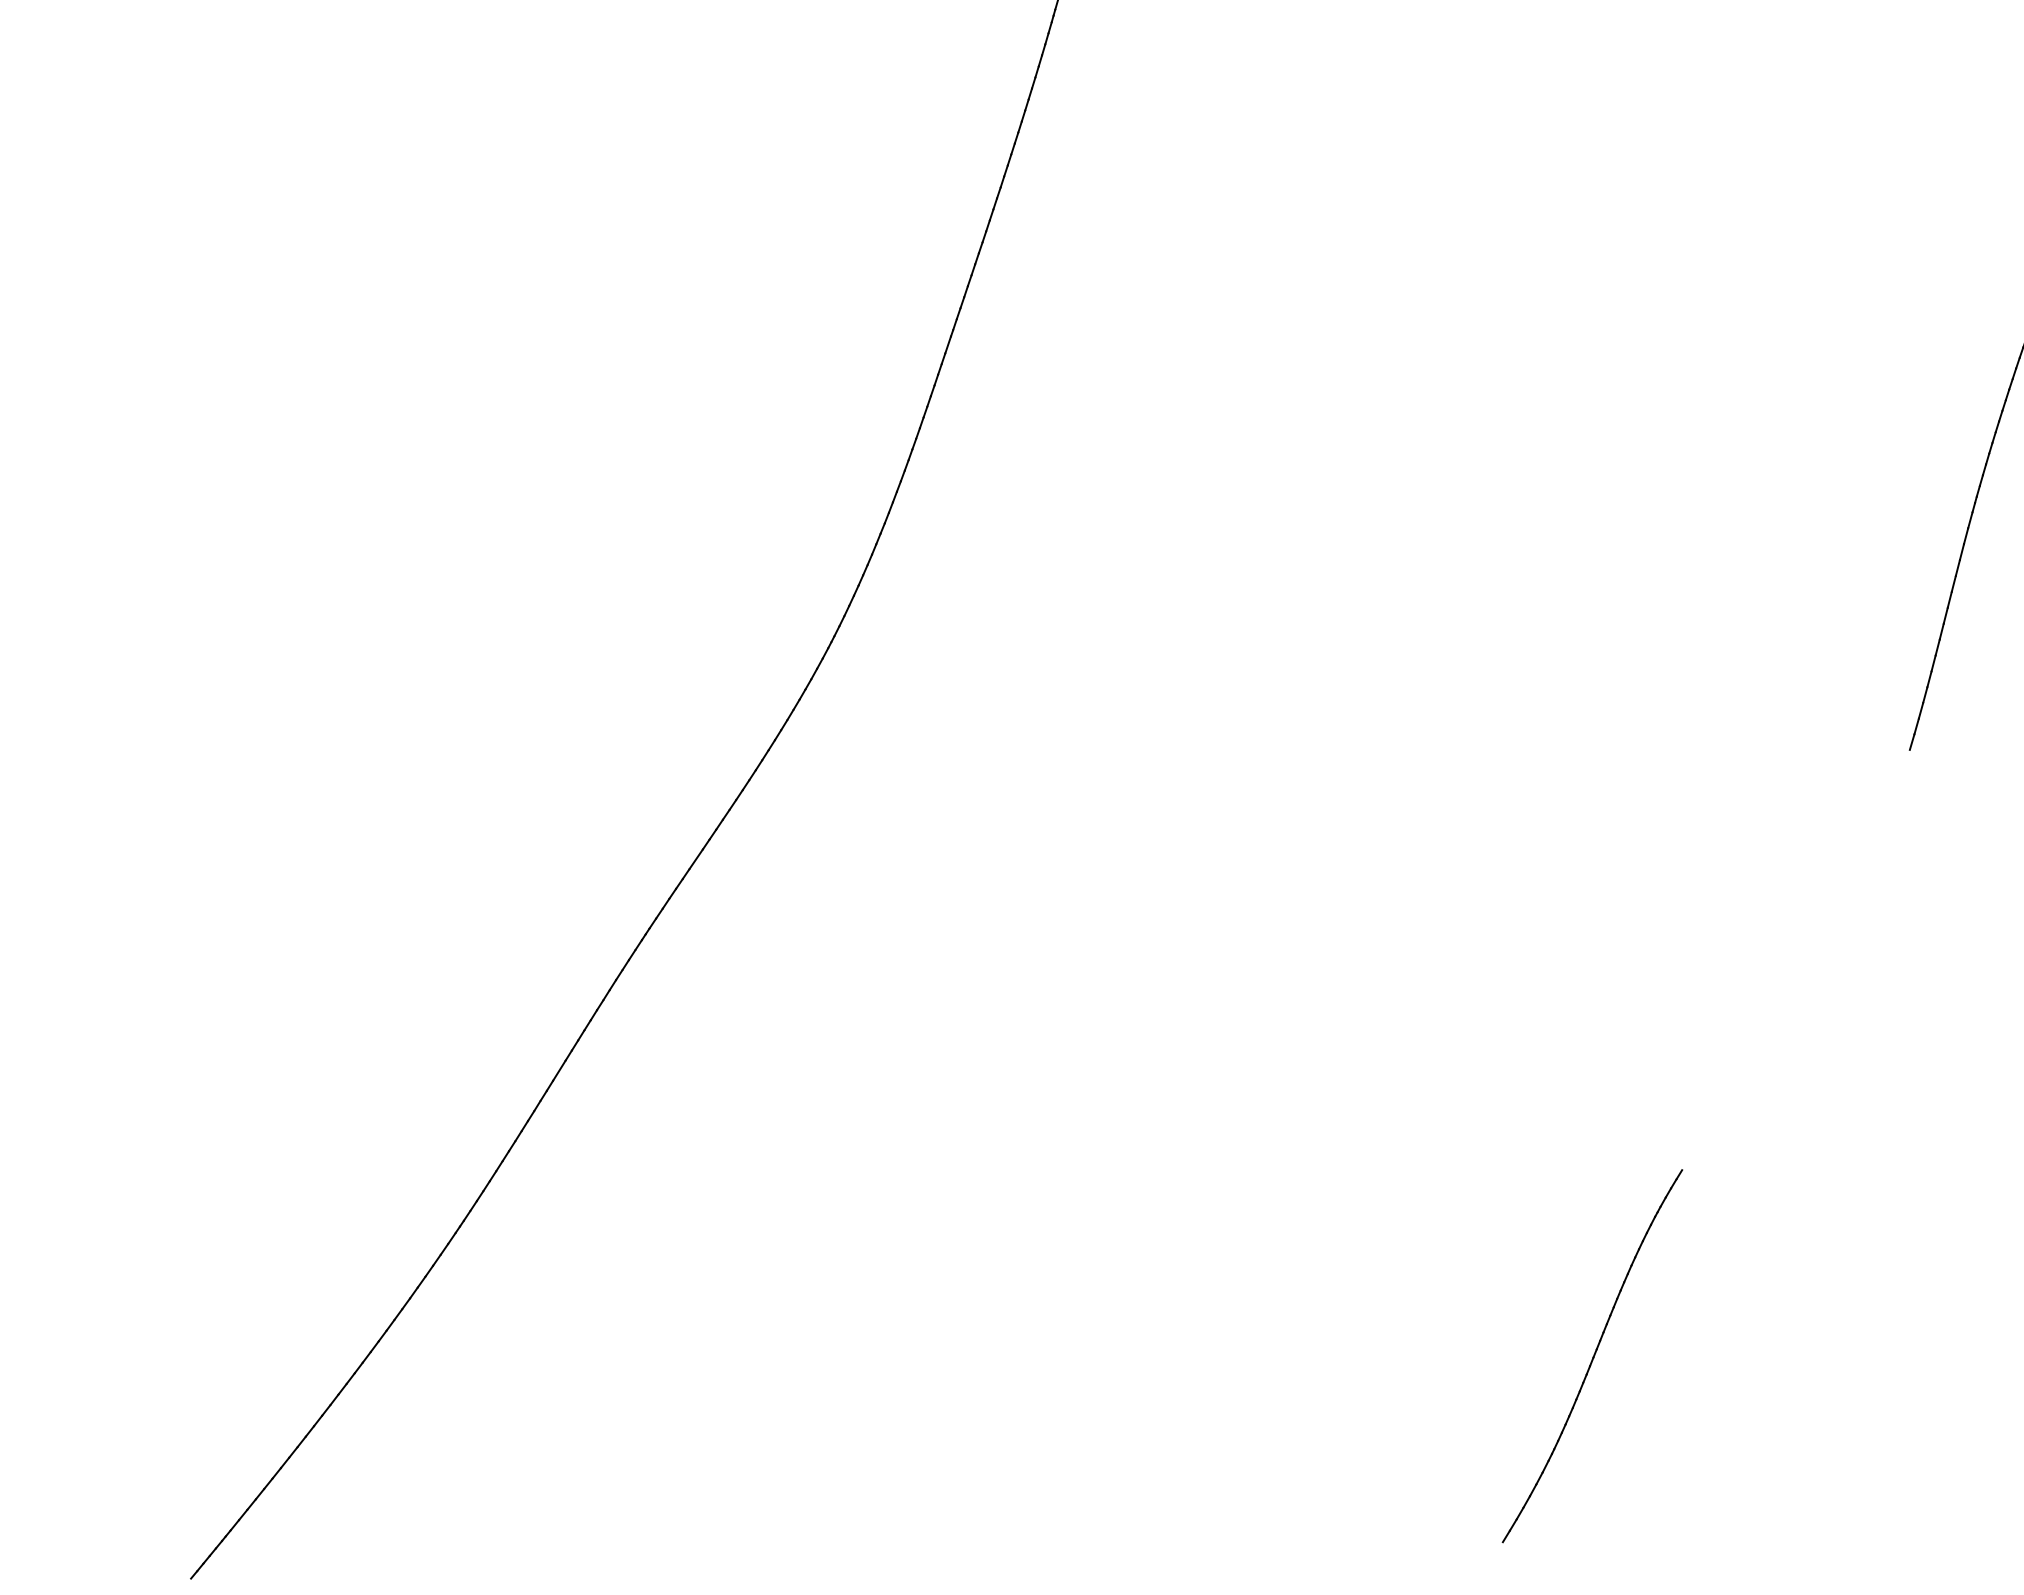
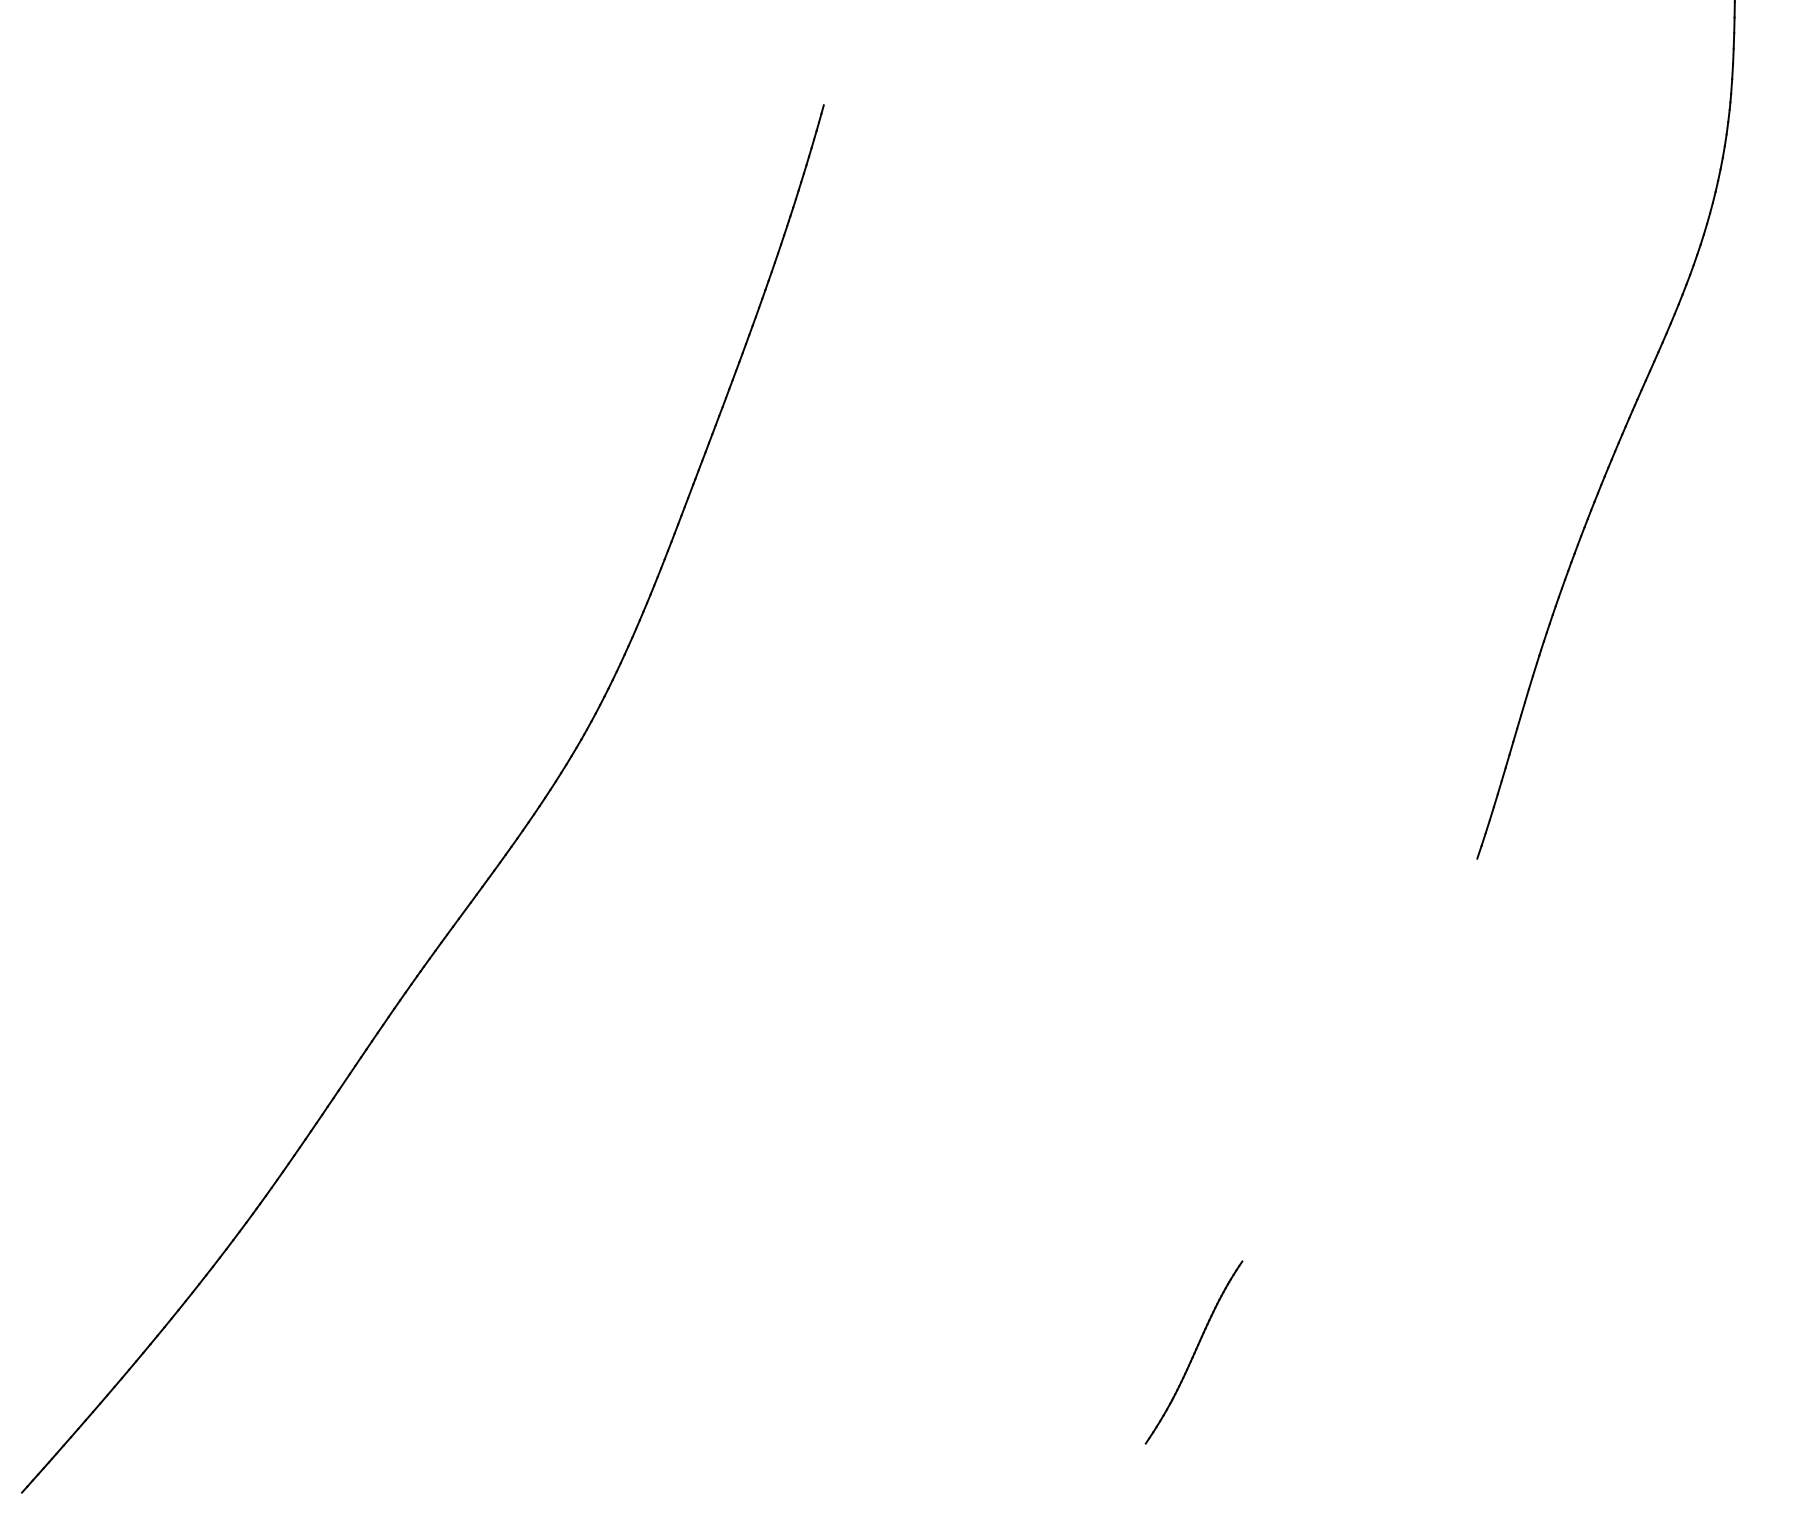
part: (1591, 1356) -> (1193, 1352), size x0.6

